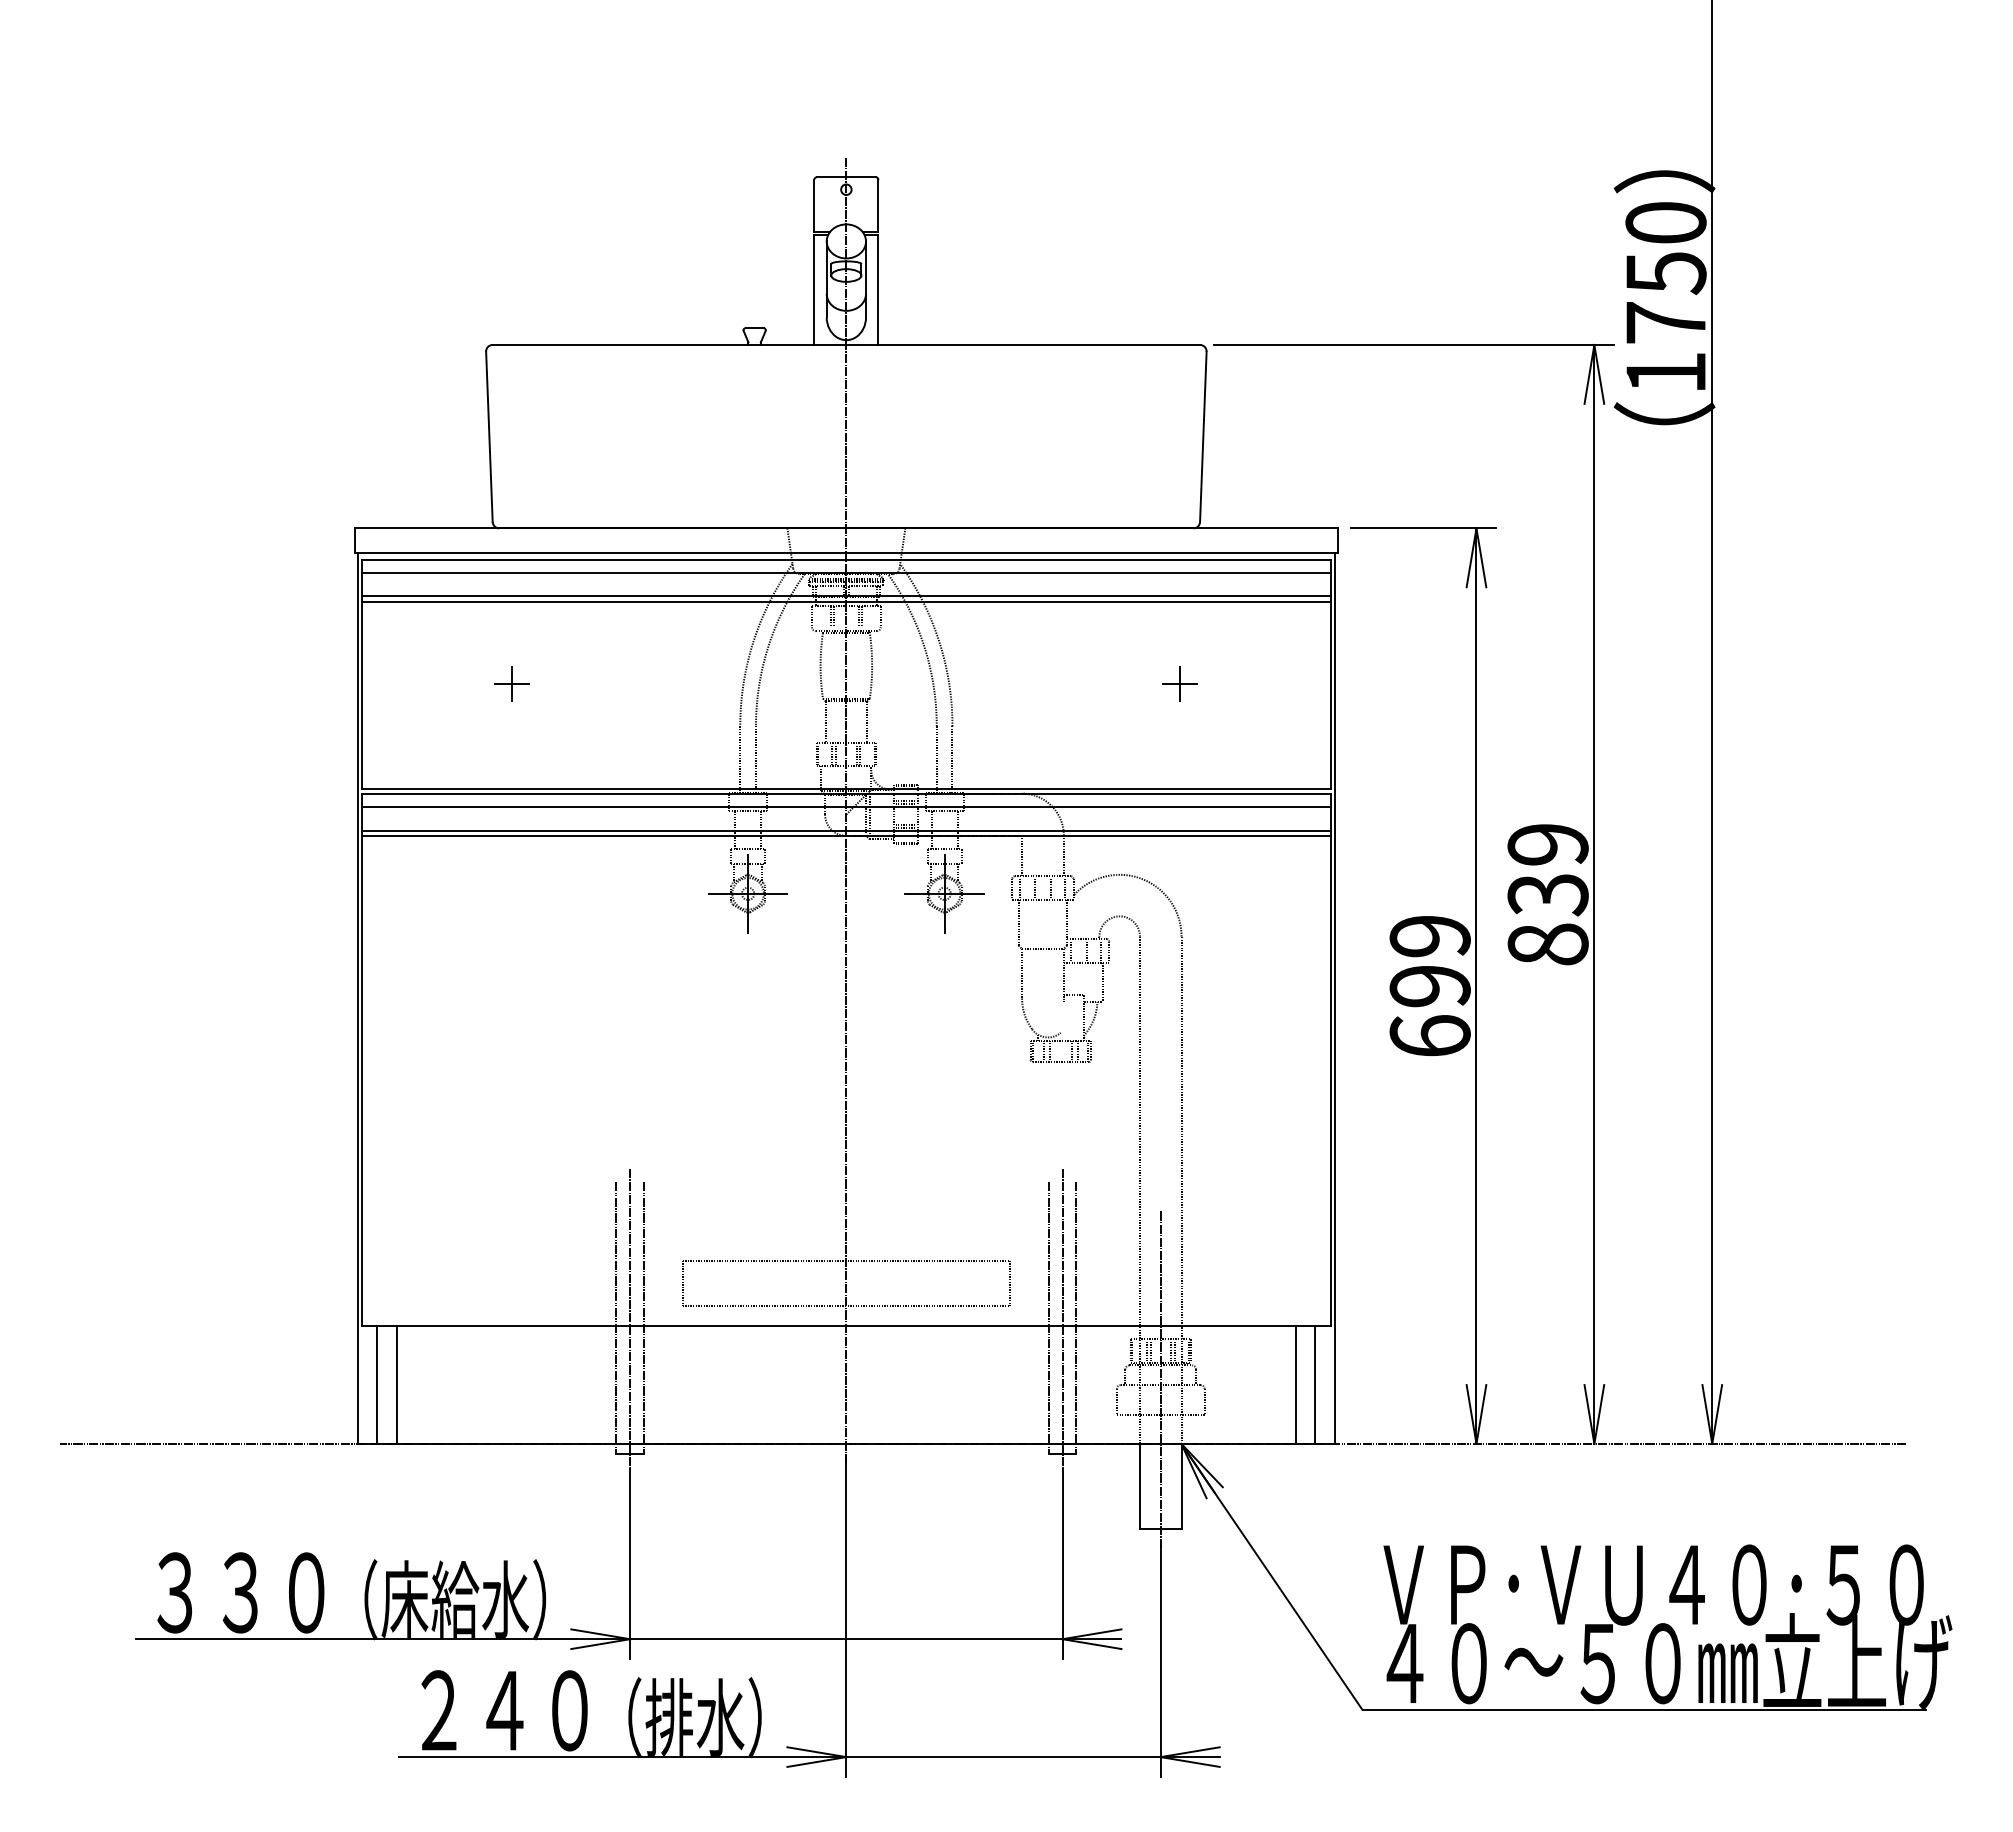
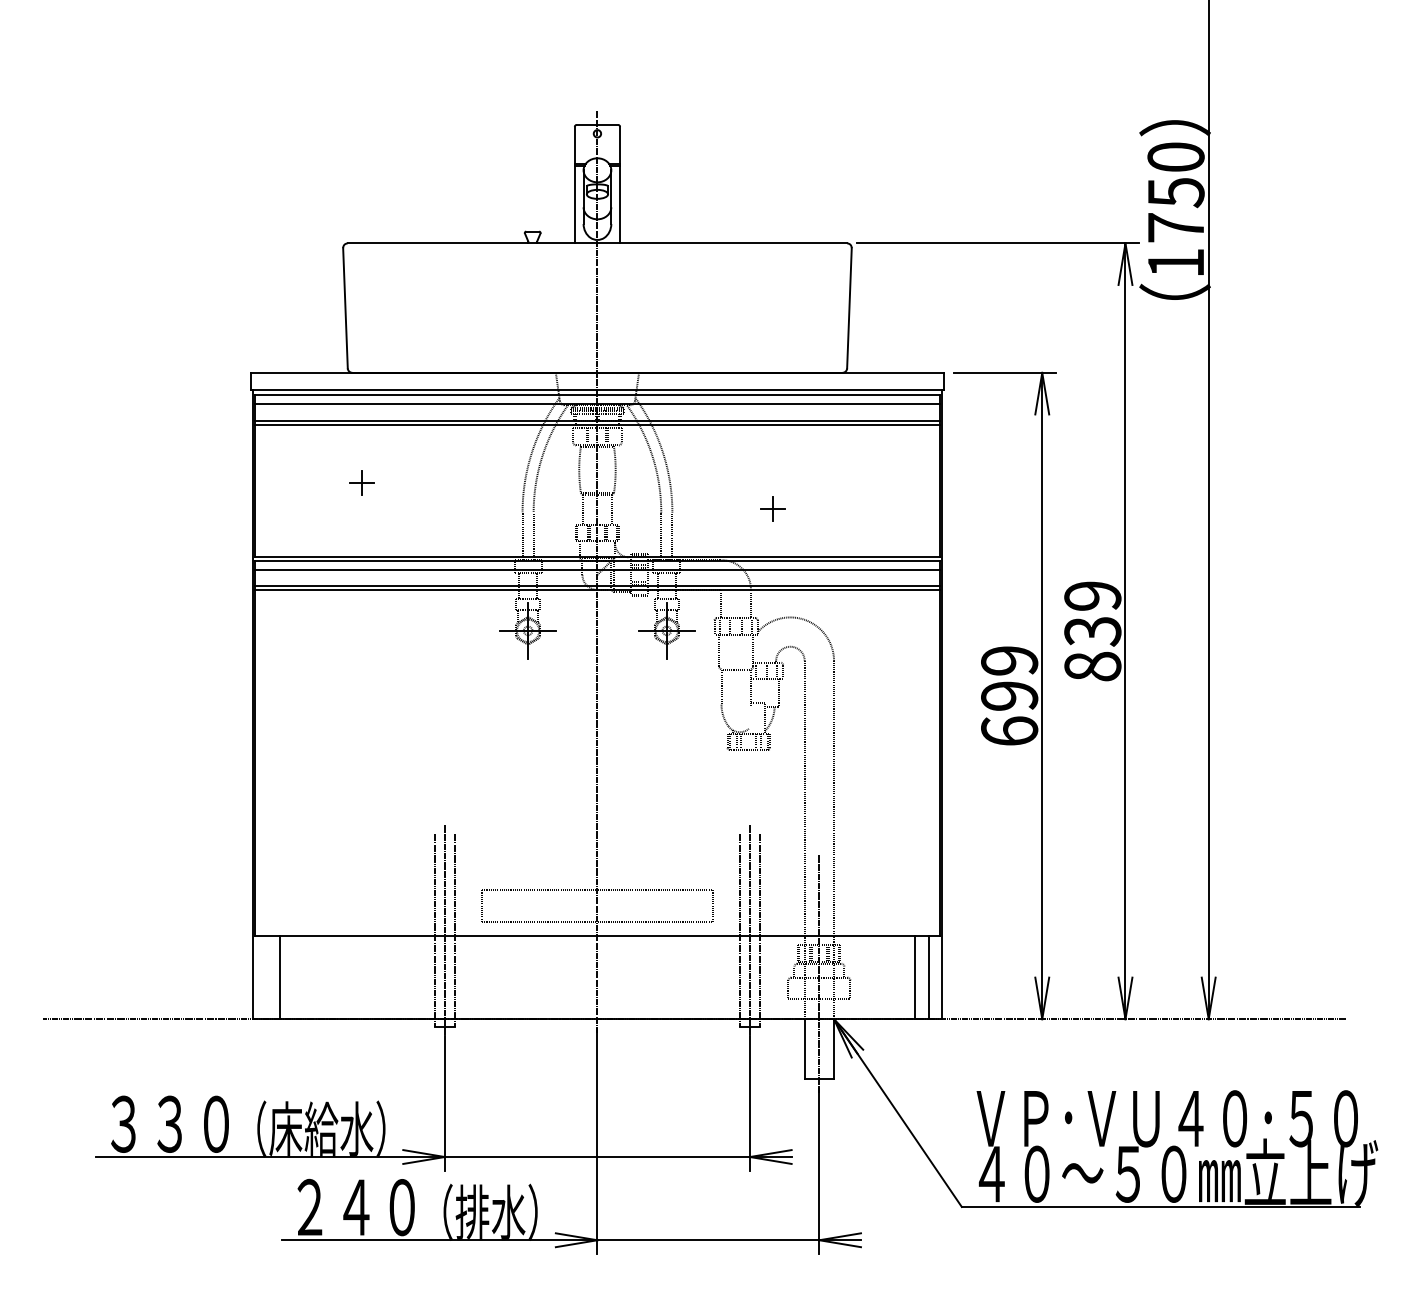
part: (1179, 683) -> (772, 508), moved
line: (377, 1384) -> (266, 977), removed

